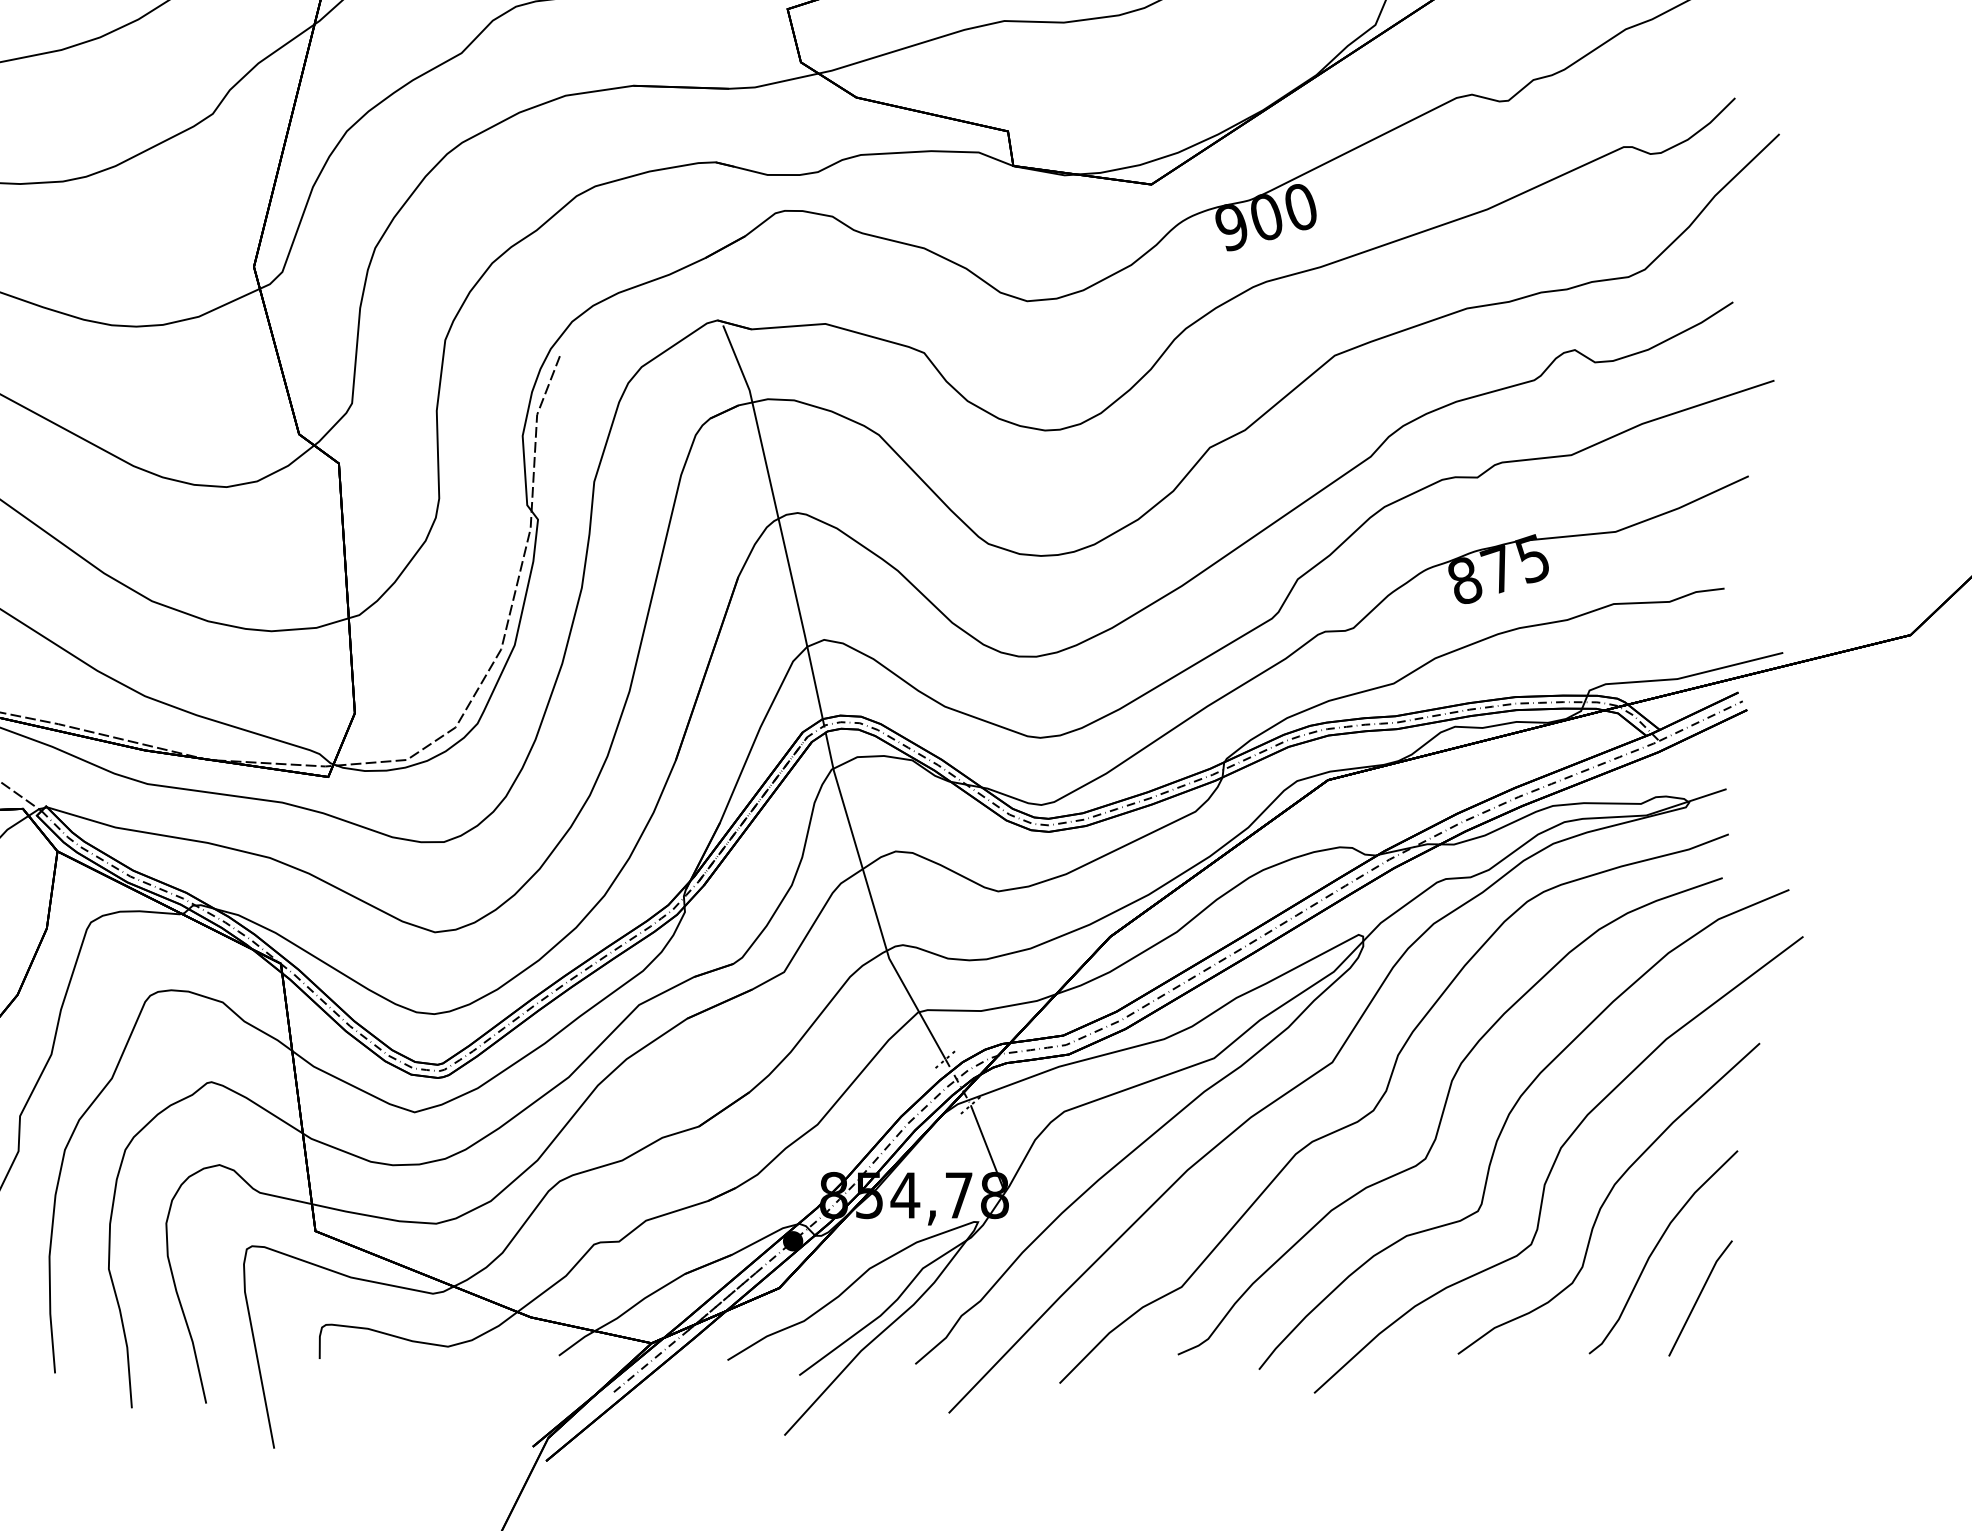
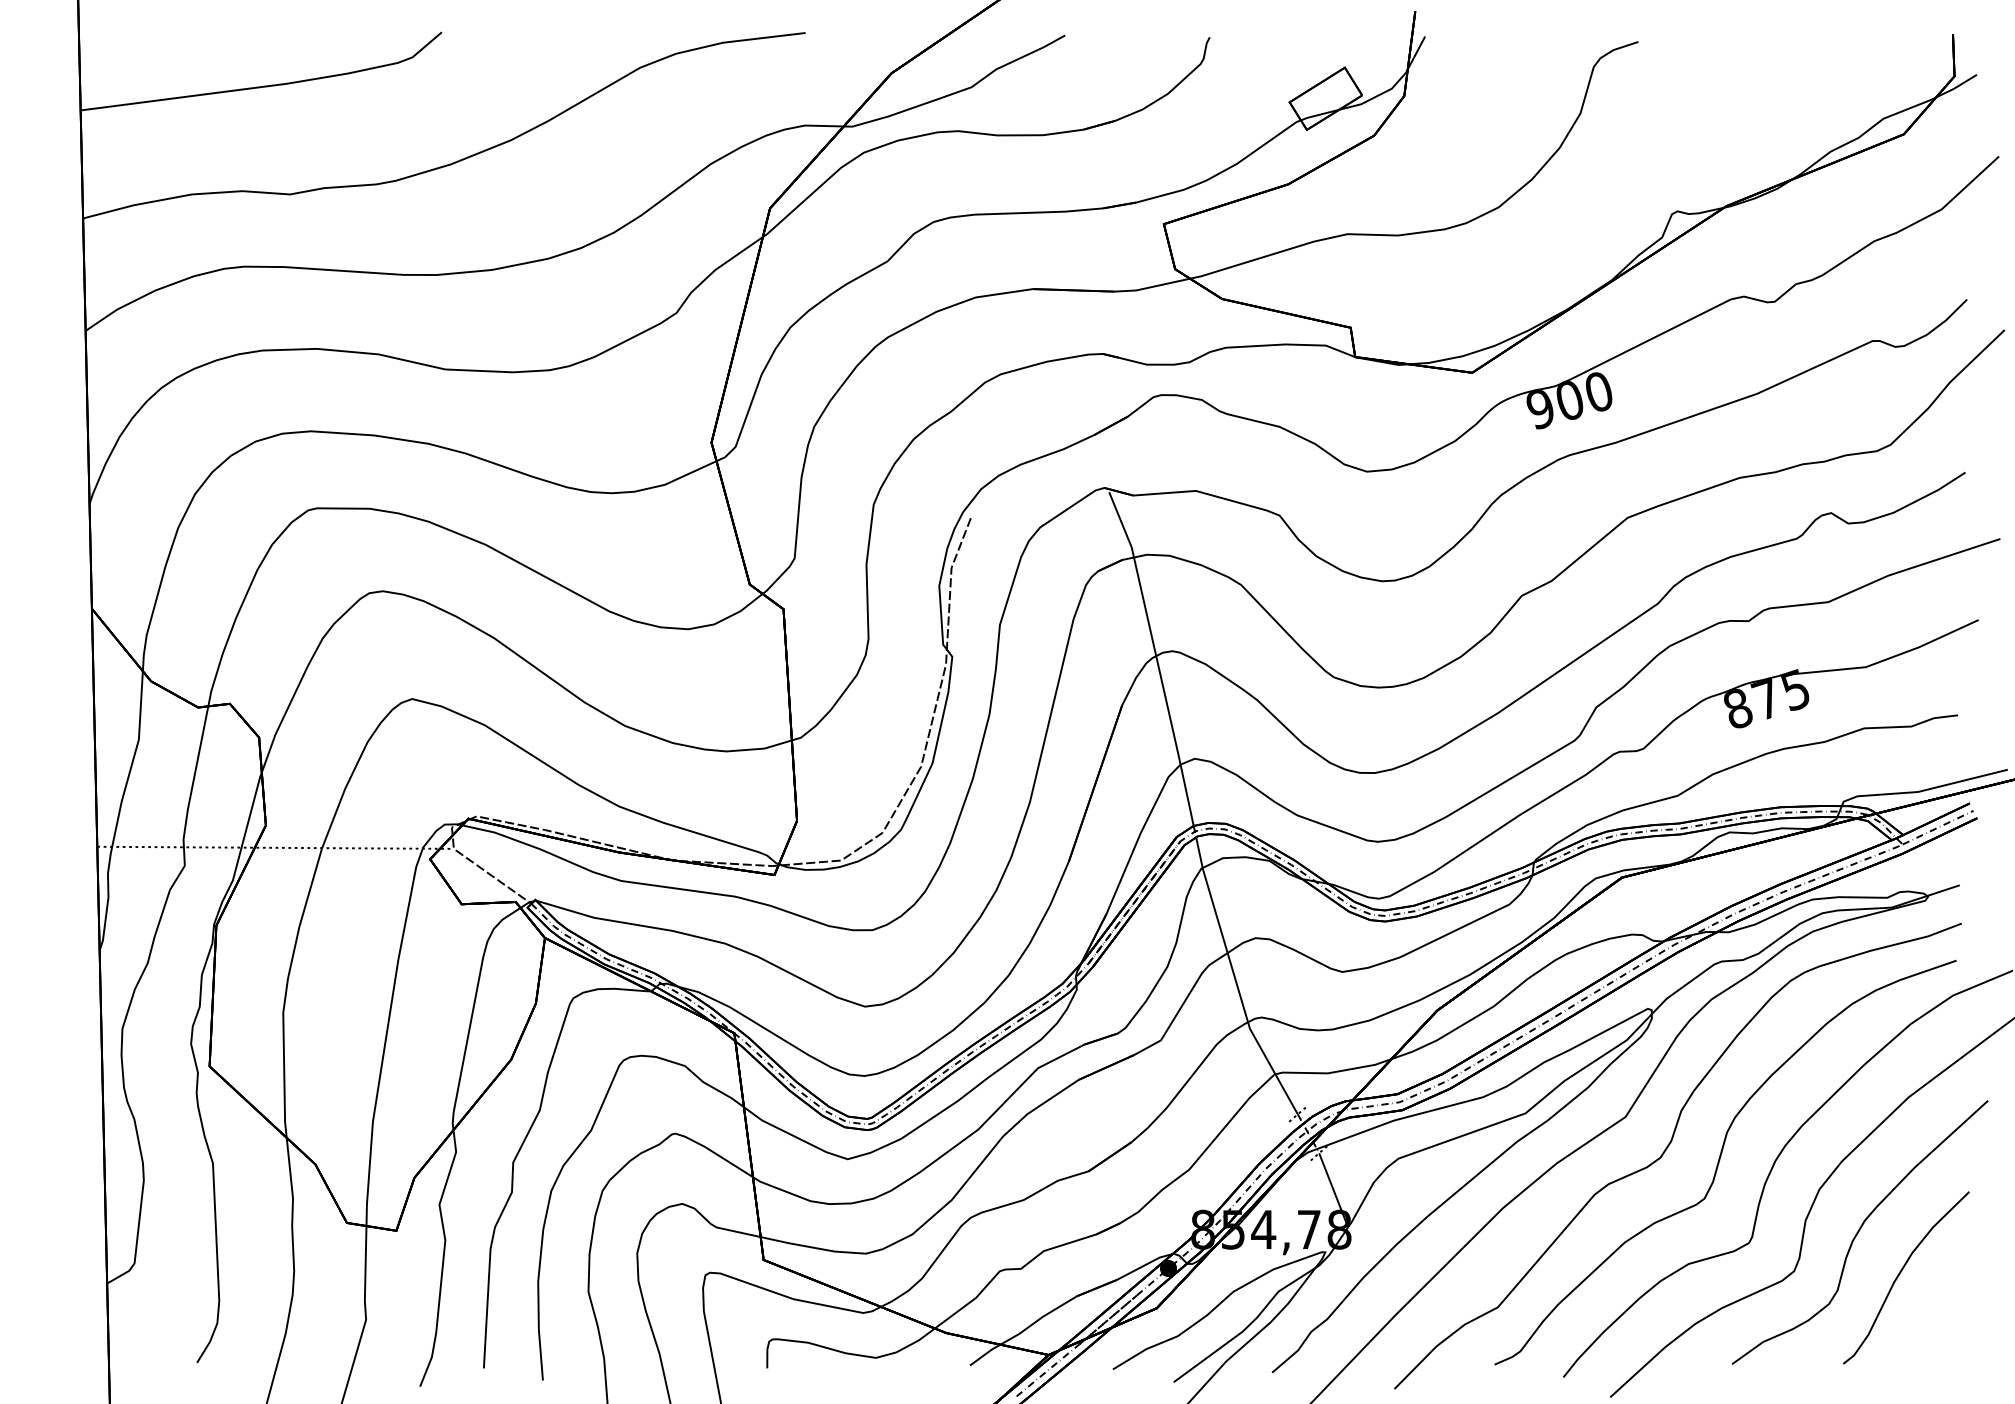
line: (1700, 1296) -> (1937, 1315), removed

